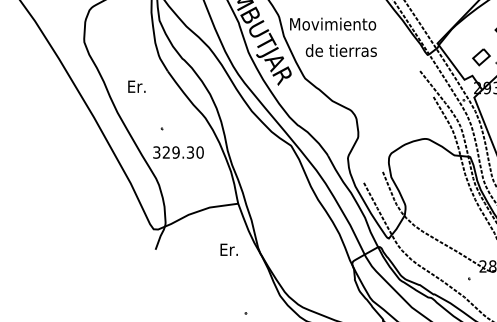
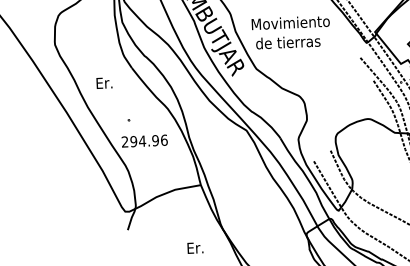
text: (333, 23) -> (291, 22), moved
text: (178, 152) -> (144, 141), 329.30 -> 294.96
text: (228, 249) -> (194, 247), moved

